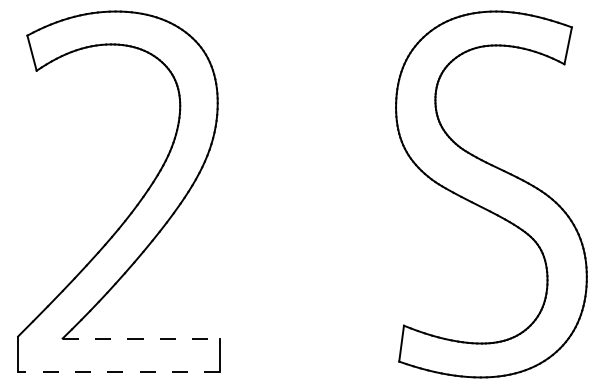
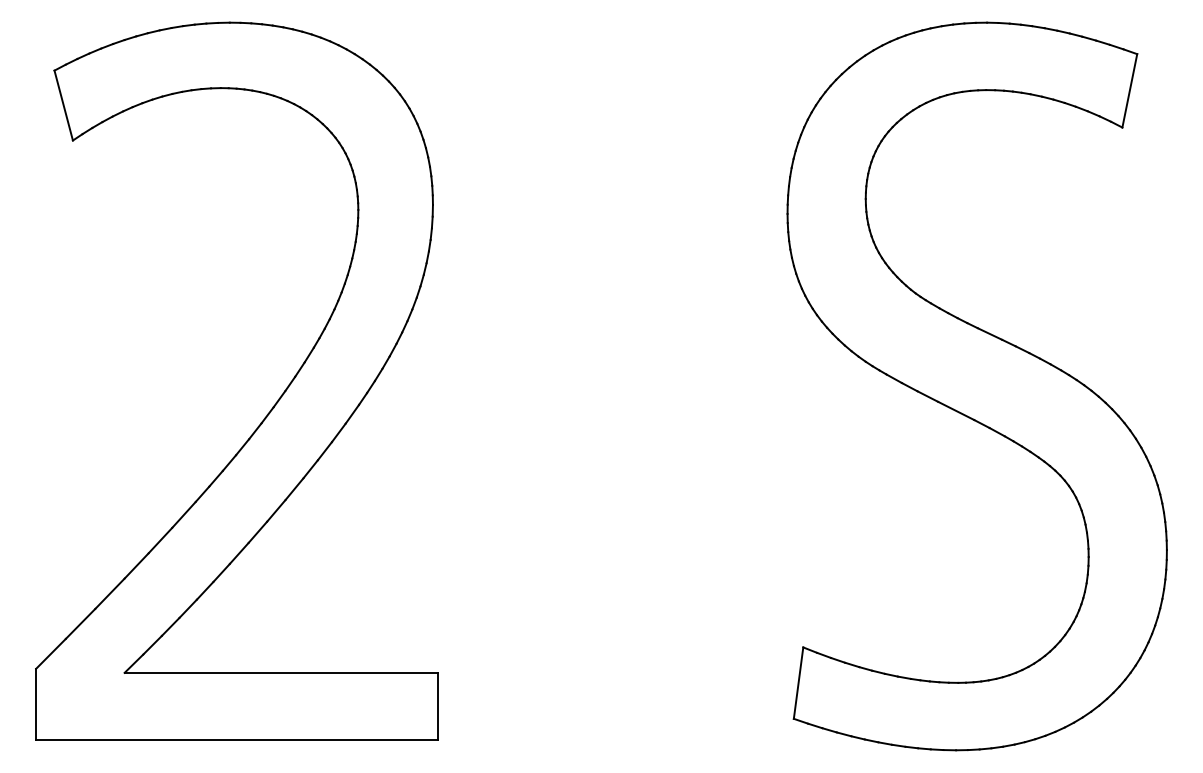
line: (141, 338) -> (281, 672), dashed -> solid
line: (118, 372) -> (235, 740), dashed -> solid

